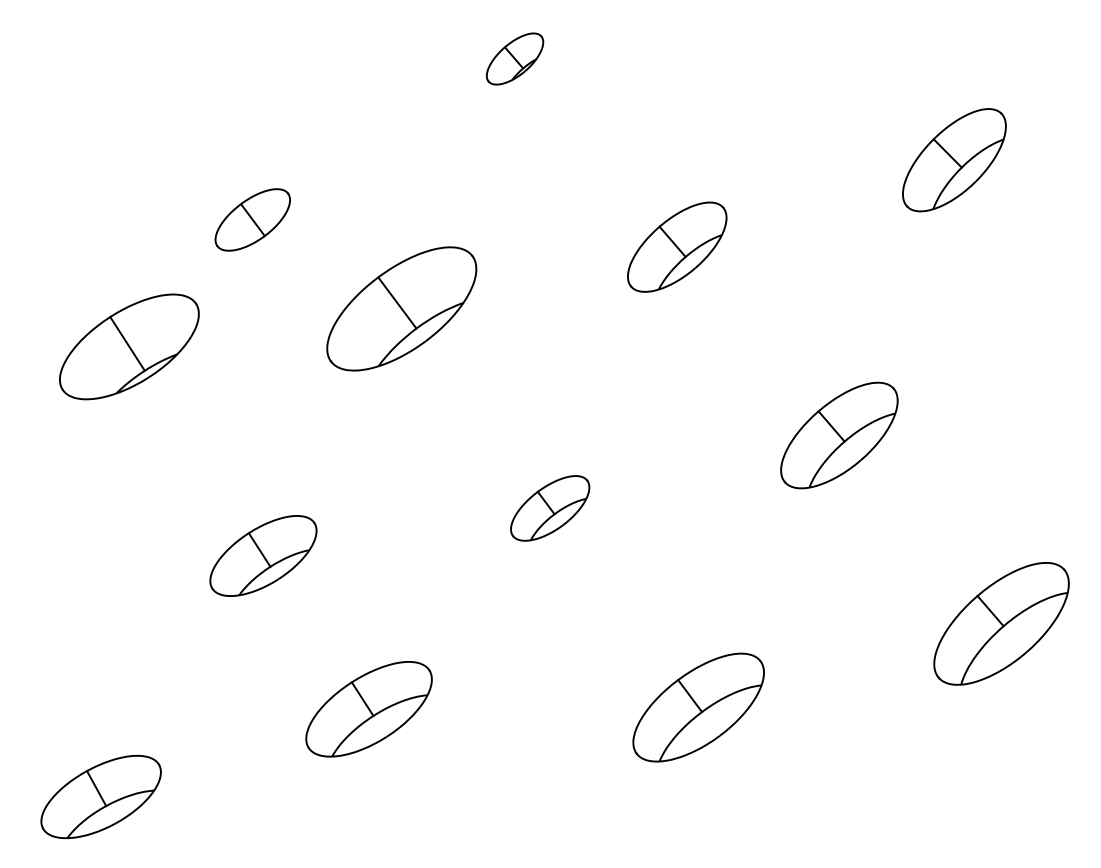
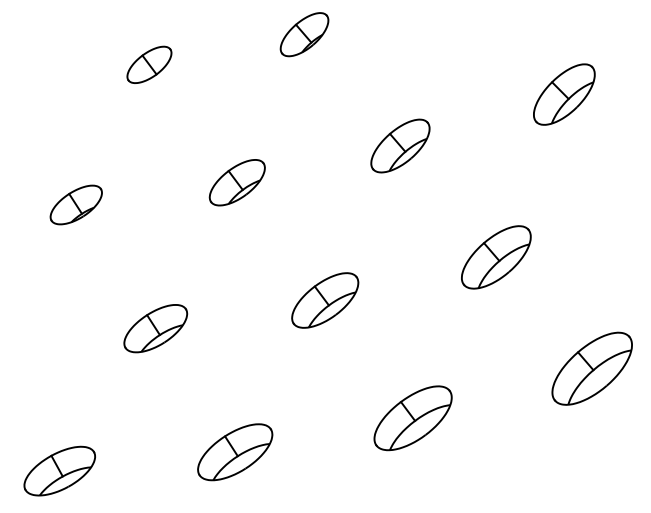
part: (514, 58) -> (304, 34), size x1.43
part: (252, 219) -> (149, 64), moved
part: (399, 308) -> (236, 182), size x0.62
part: (127, 346) -> (75, 204), size x0.62
part: (550, 508) -> (325, 300), size x1.43
part: (369, 709) -> (235, 452), moved

